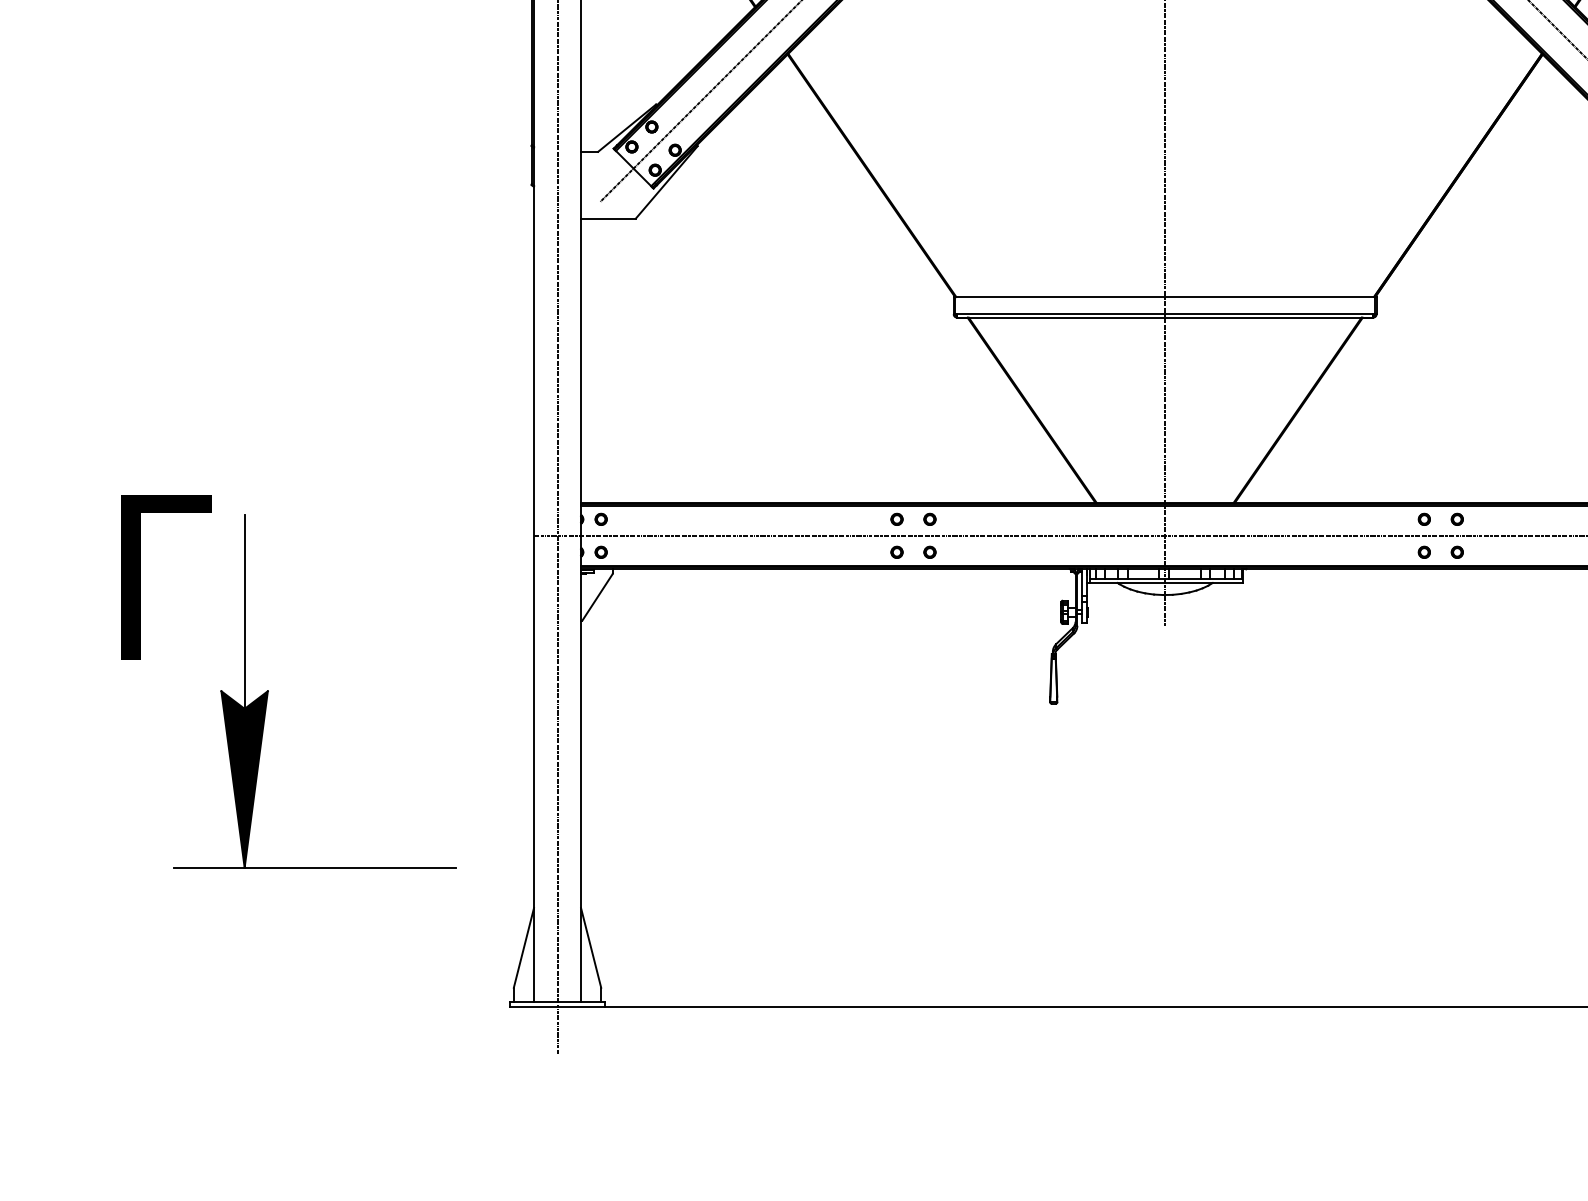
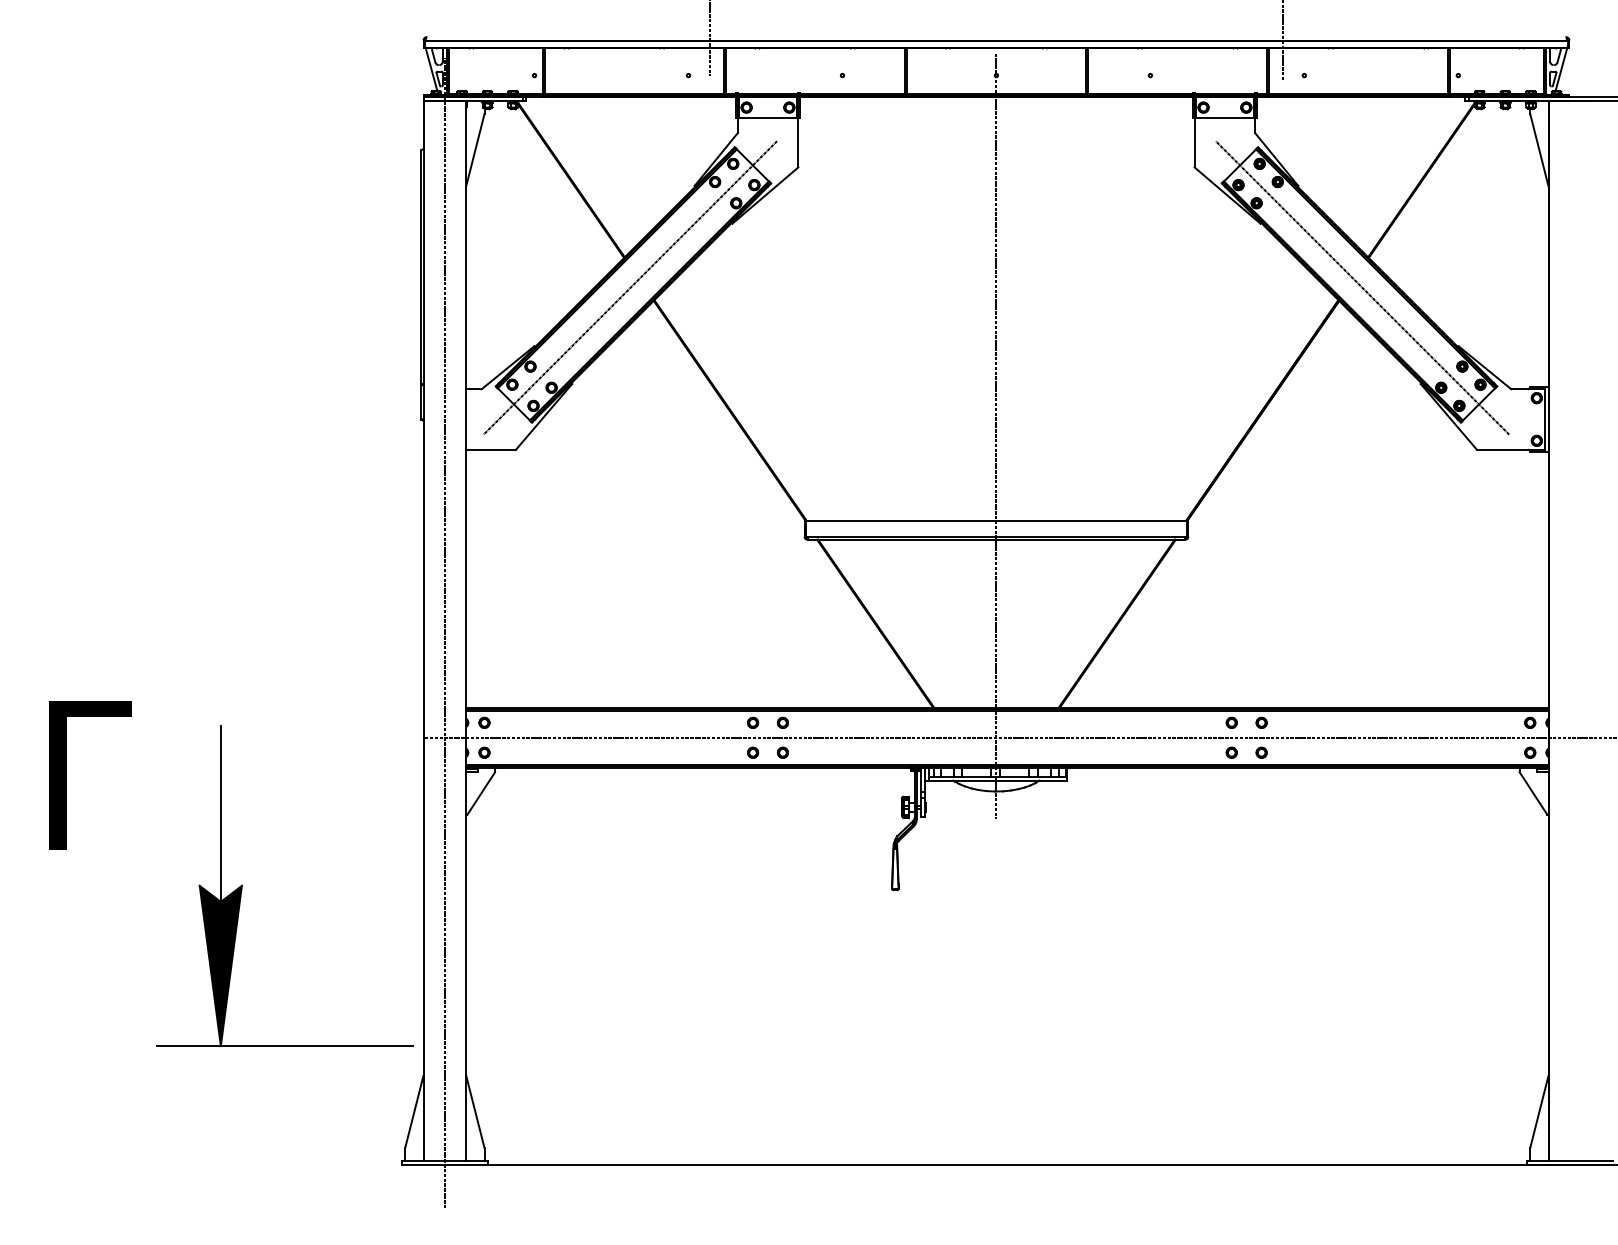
part: (268, 691) -> (242, 886), moved

